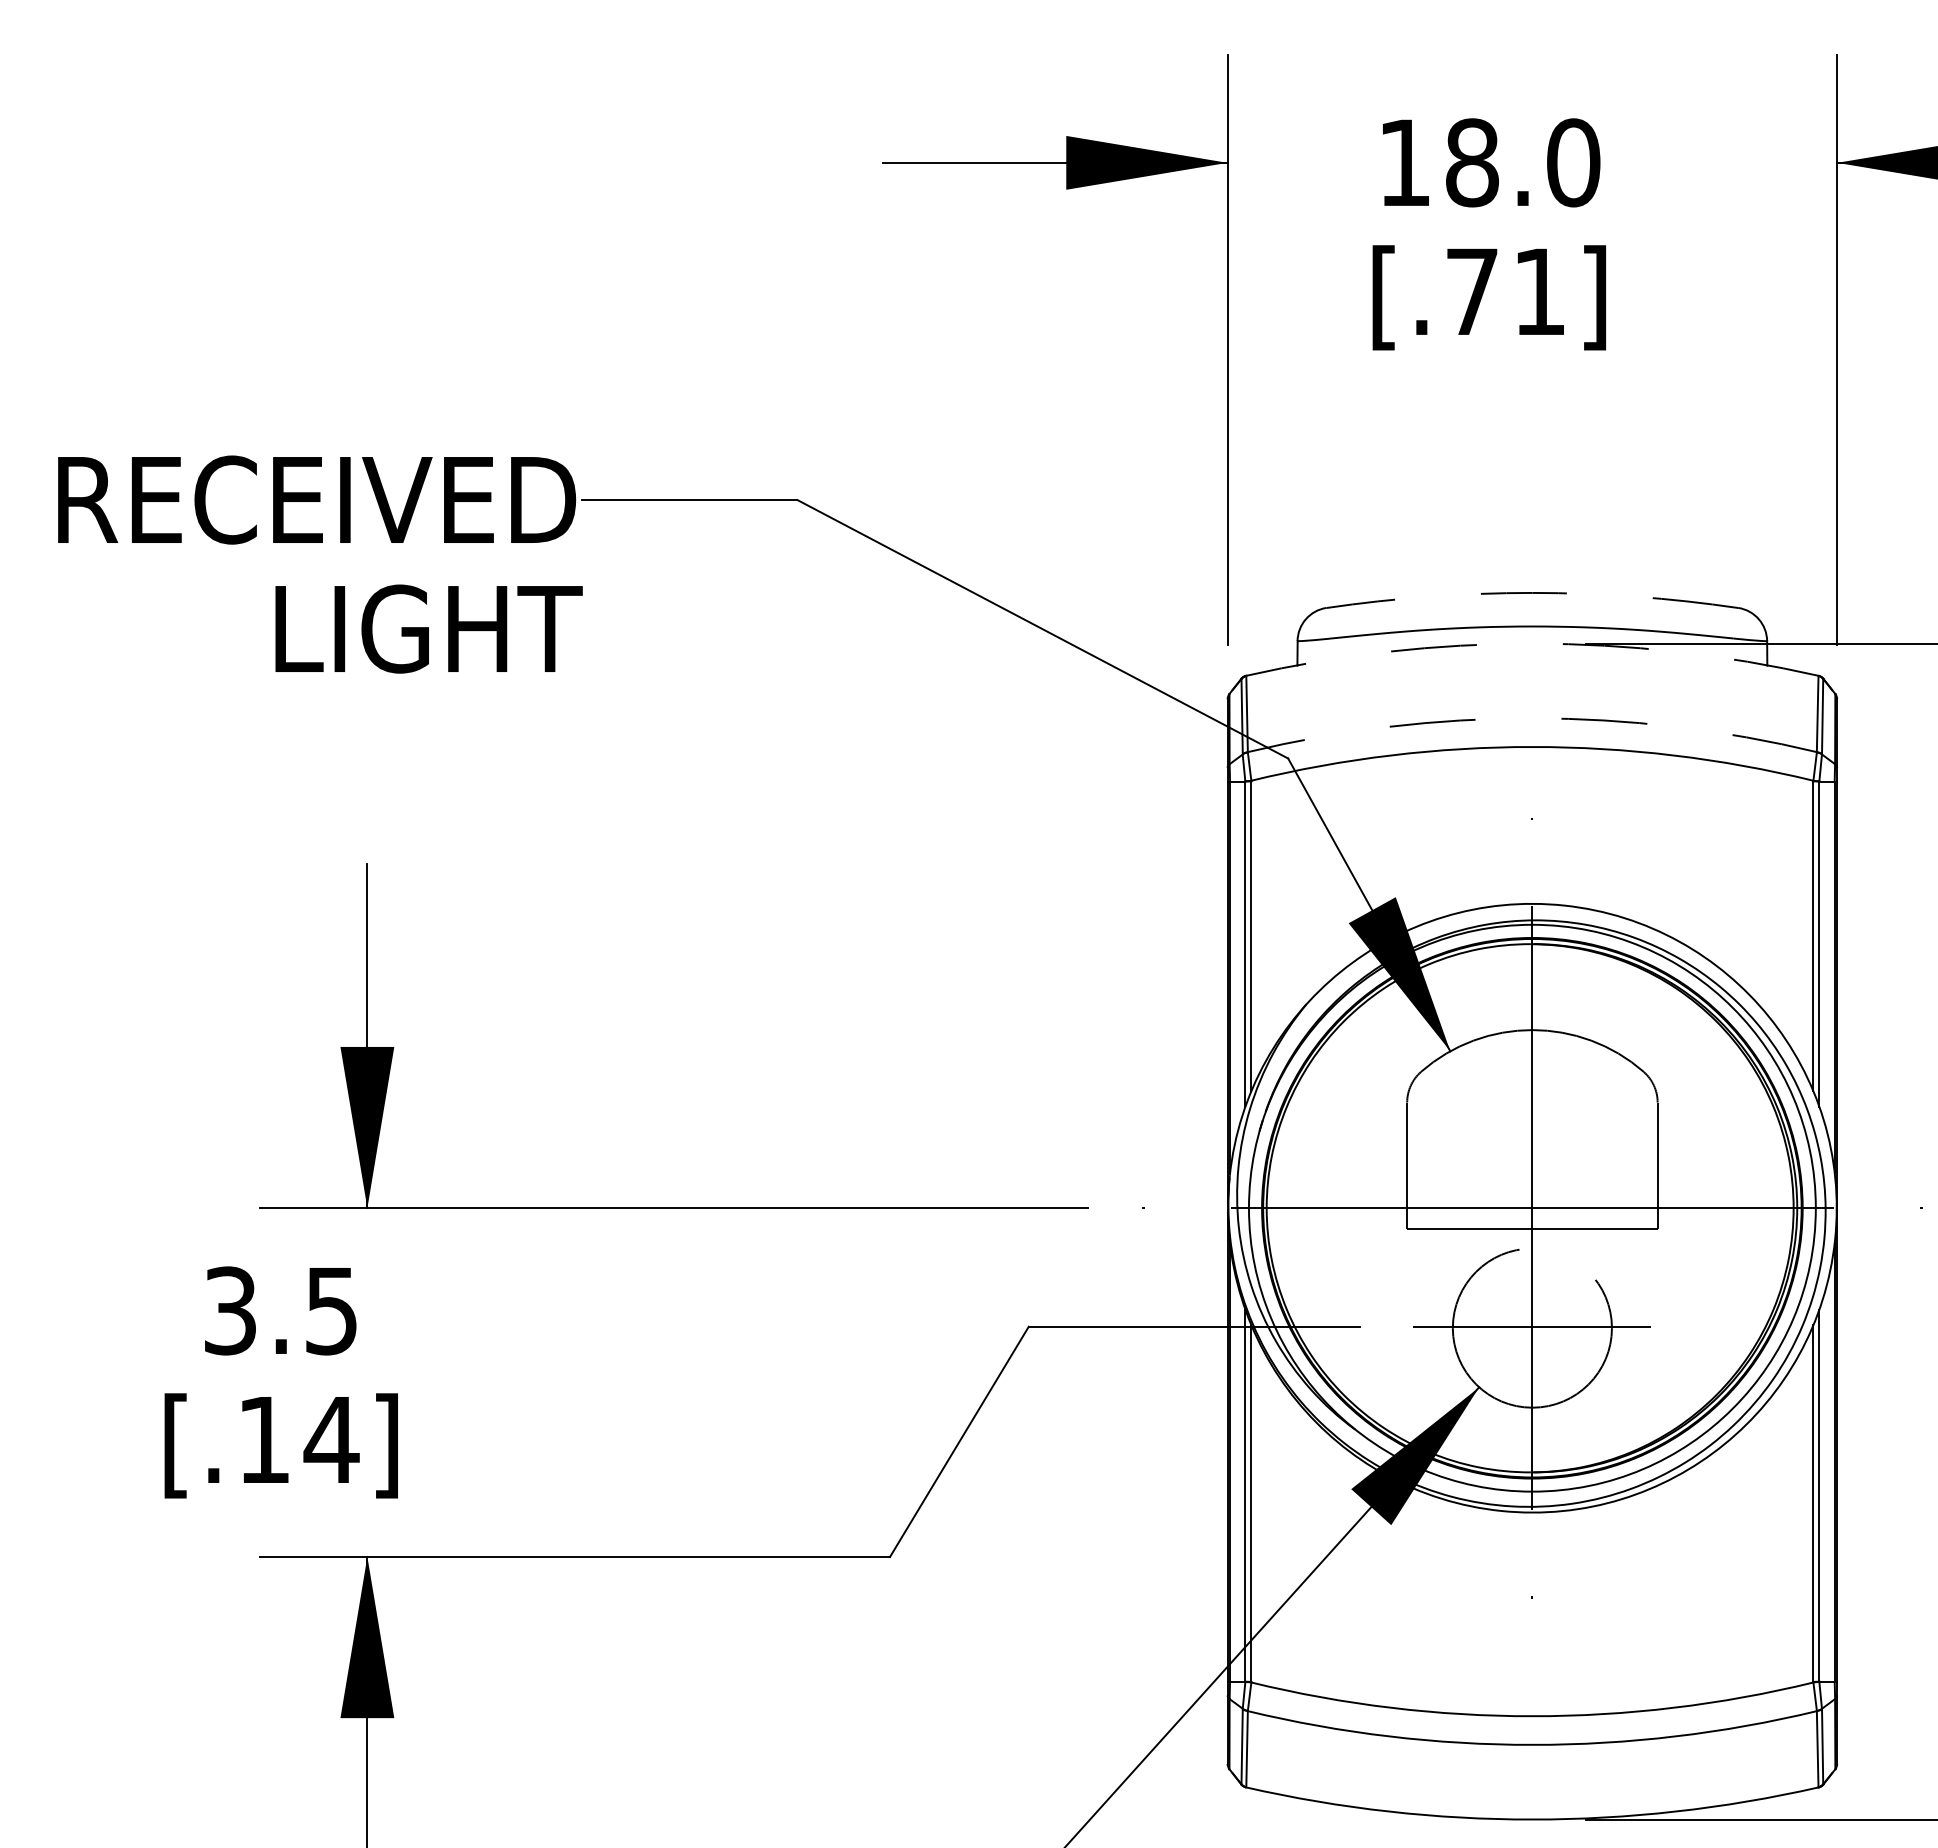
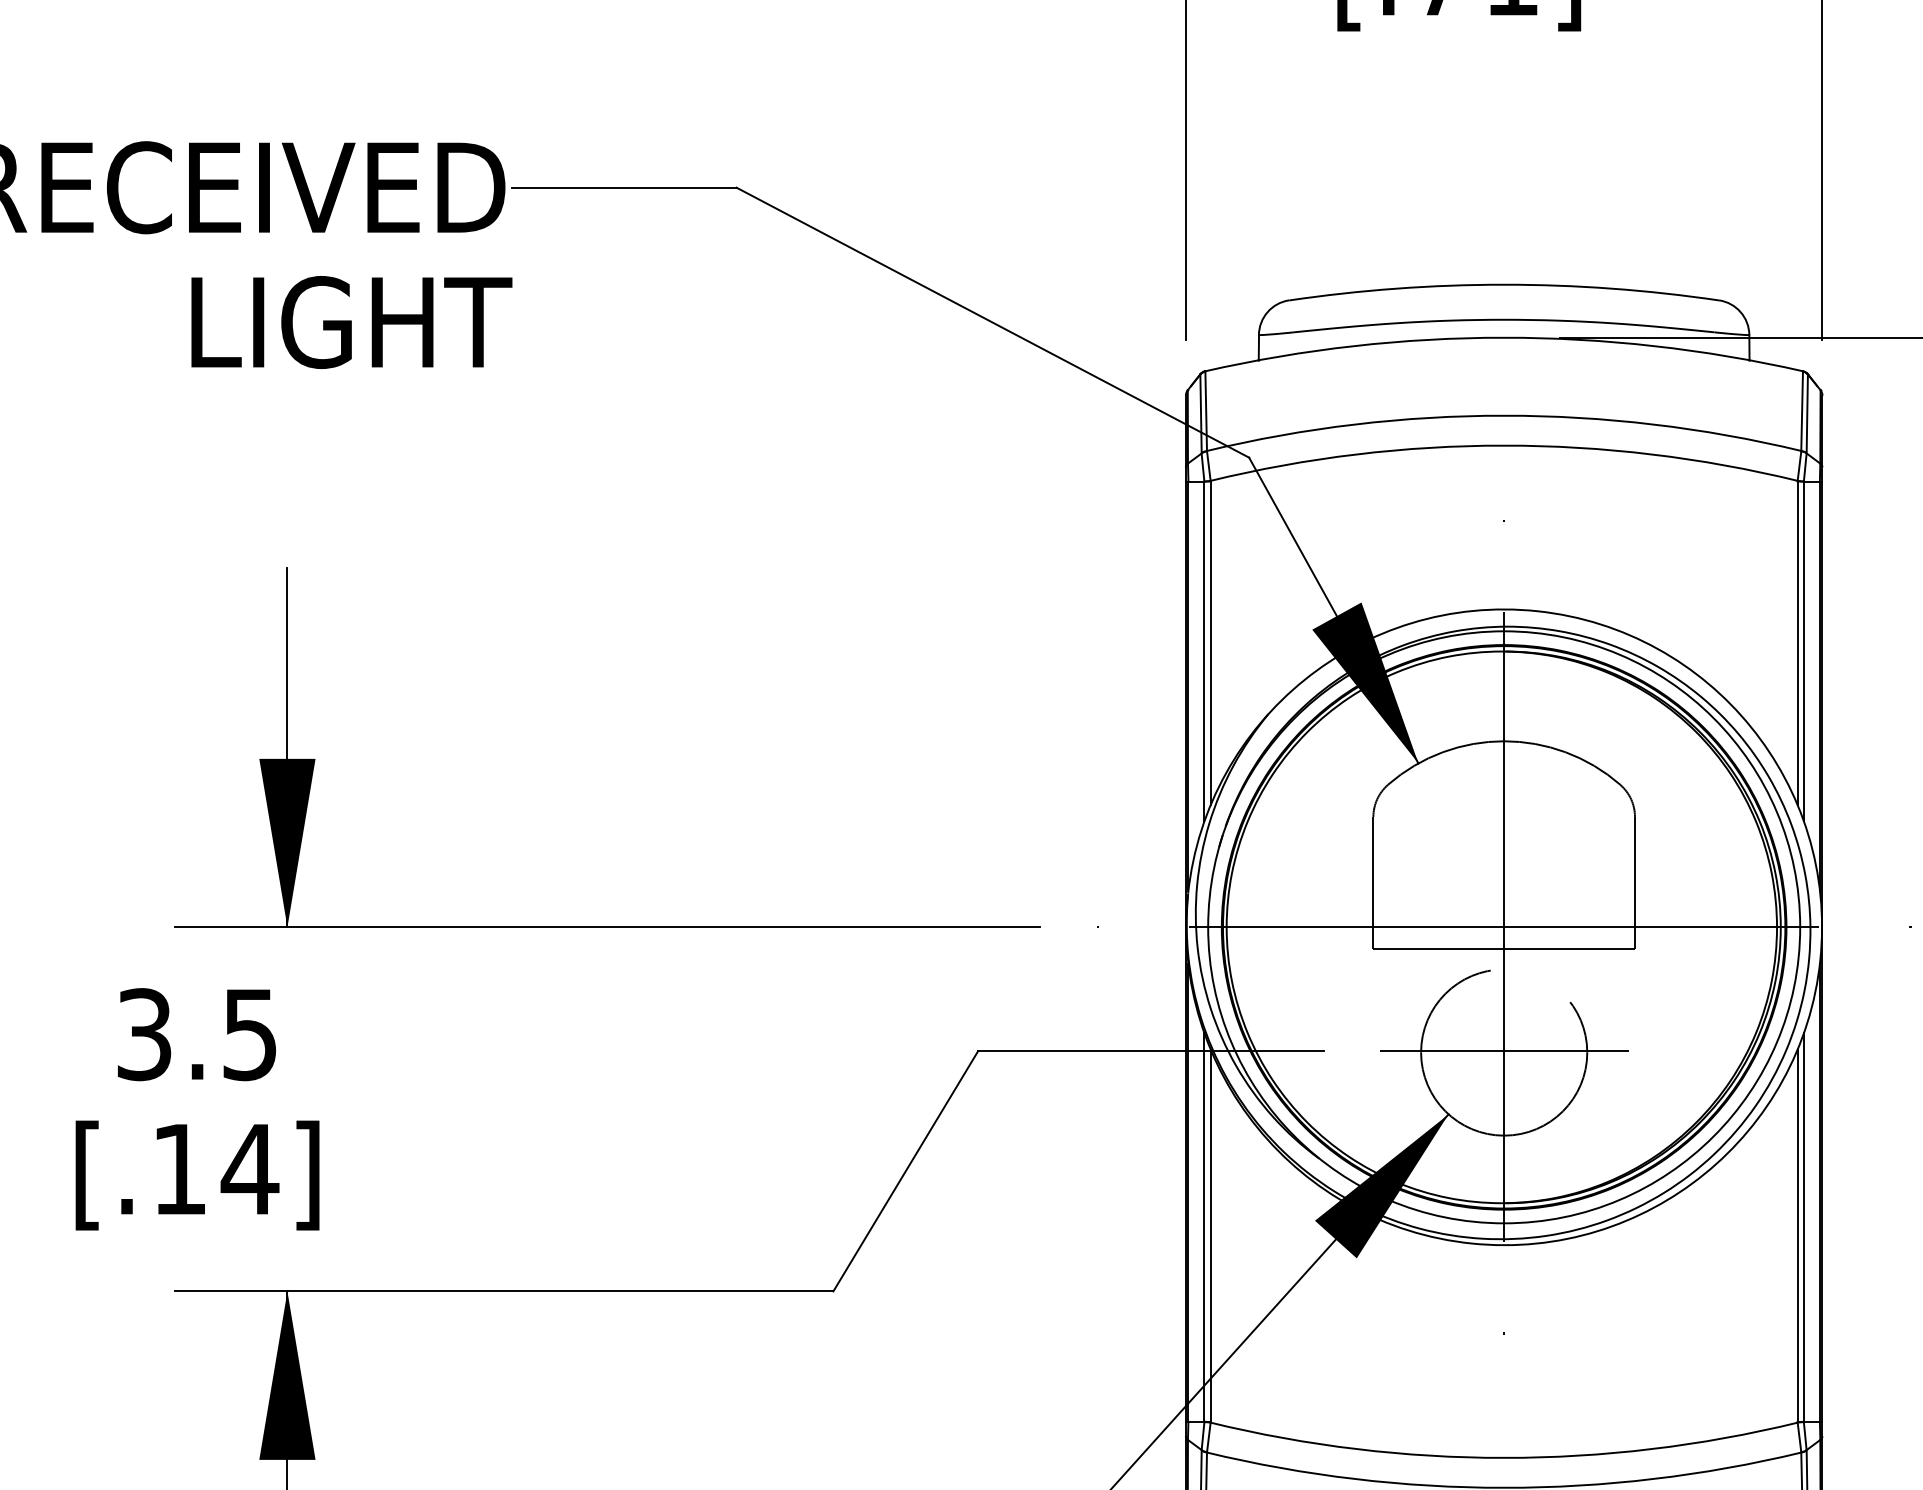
arc: (1532, 592) -> (1504, 284), dashed -> solid
arc: (1532, 643) -> (1504, 337), dashed -> solid
arc: (1532, 718) -> (1504, 415), dashed -> solid

